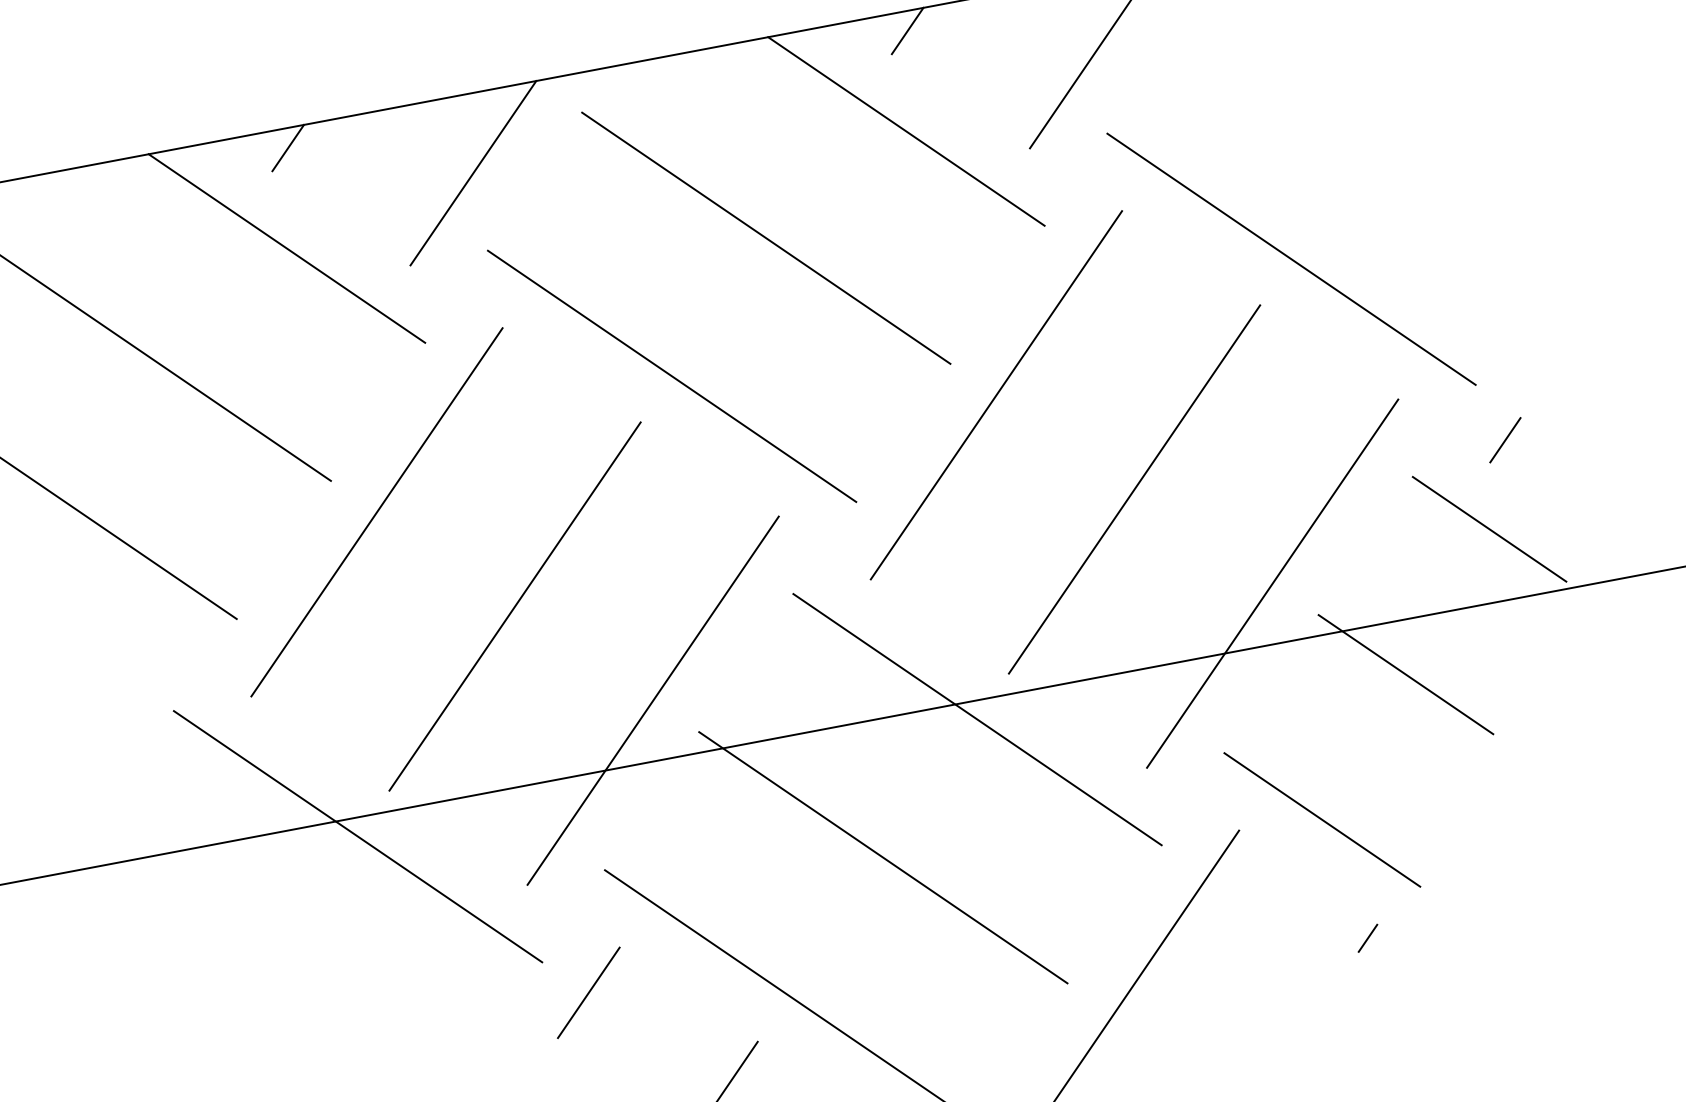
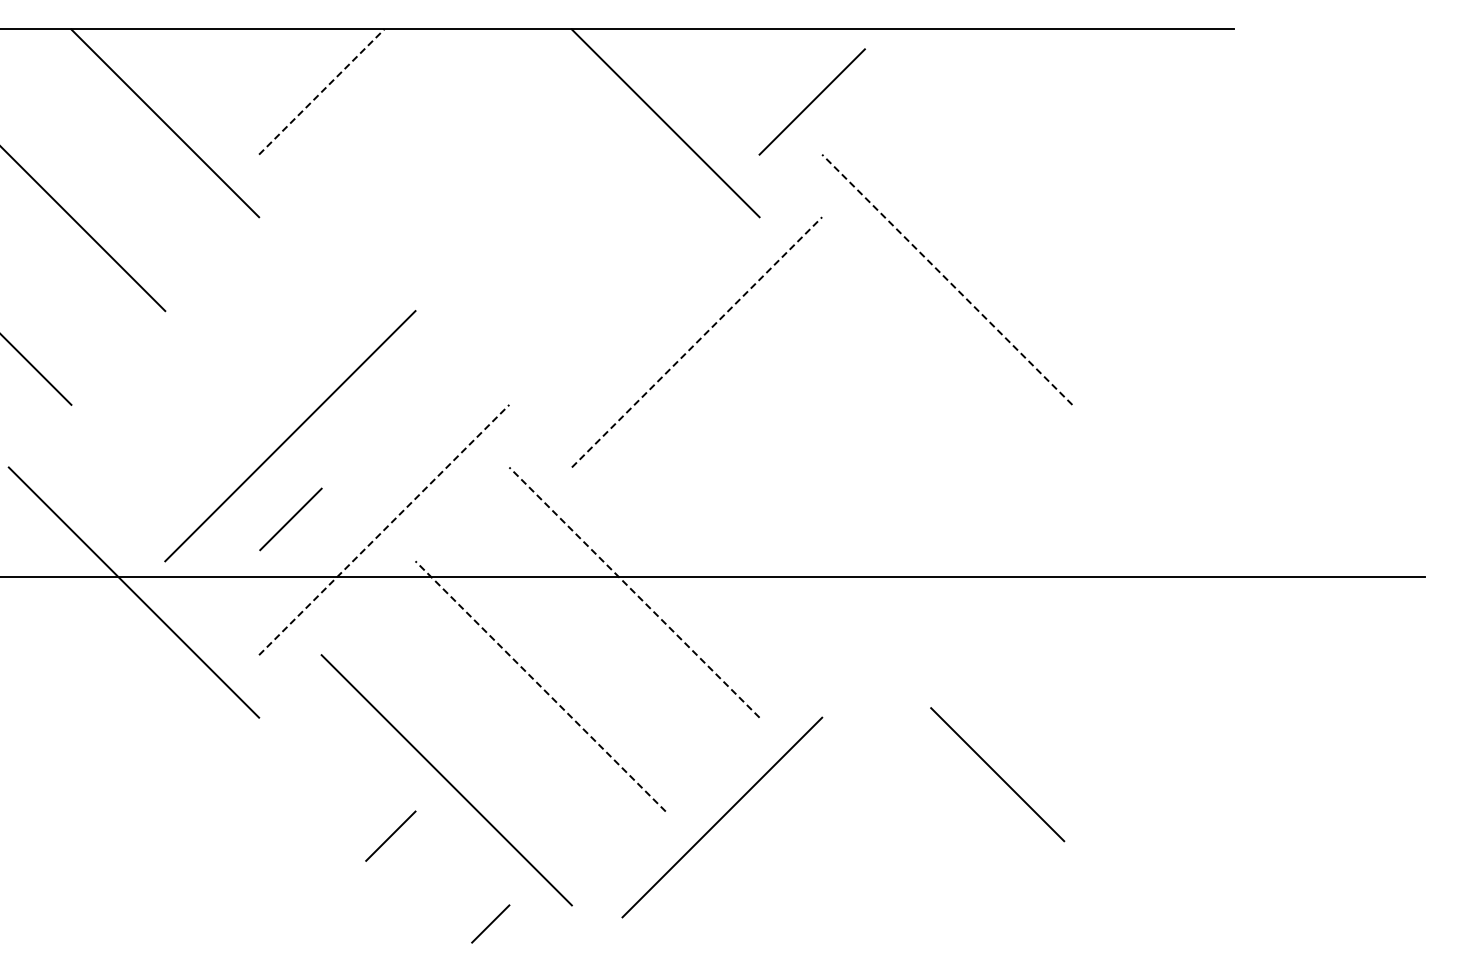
line: (907, 30) -> (681, 44), removed
line: (287, 147) -> (180, 44), removed
line: (473, 173) -> (321, 92), solid -> dashed
line: (766, 237) -> (540, 185), removed
line: (1291, 258) -> (947, 279), solid -> dashed
line: (671, 376) -> (446, 279), removed
line: (997, 395) -> (697, 342), solid -> dashed
line: (1505, 440) -> (1087, 452), removed
line: (1134, 489) -> (790, 436), removed
line: (376, 512) -> (196, 342), removed
line: (1488, 529) -> (1061, 519), removed
line: (1272, 583) -> (884, 529), removed
line: (1406, 674) -> (975, 620), removed
line: (653, 701) -> (384, 530), solid -> dashed
line: (977, 719) -> (634, 592), solid -> dashed
line: (1322, 819) -> (997, 774), moved
line: (883, 857) -> (540, 686), solid -> dashed
line: (1367, 938) -> (906, 820), removed
line: (588, 993) -> (290, 519), moved

